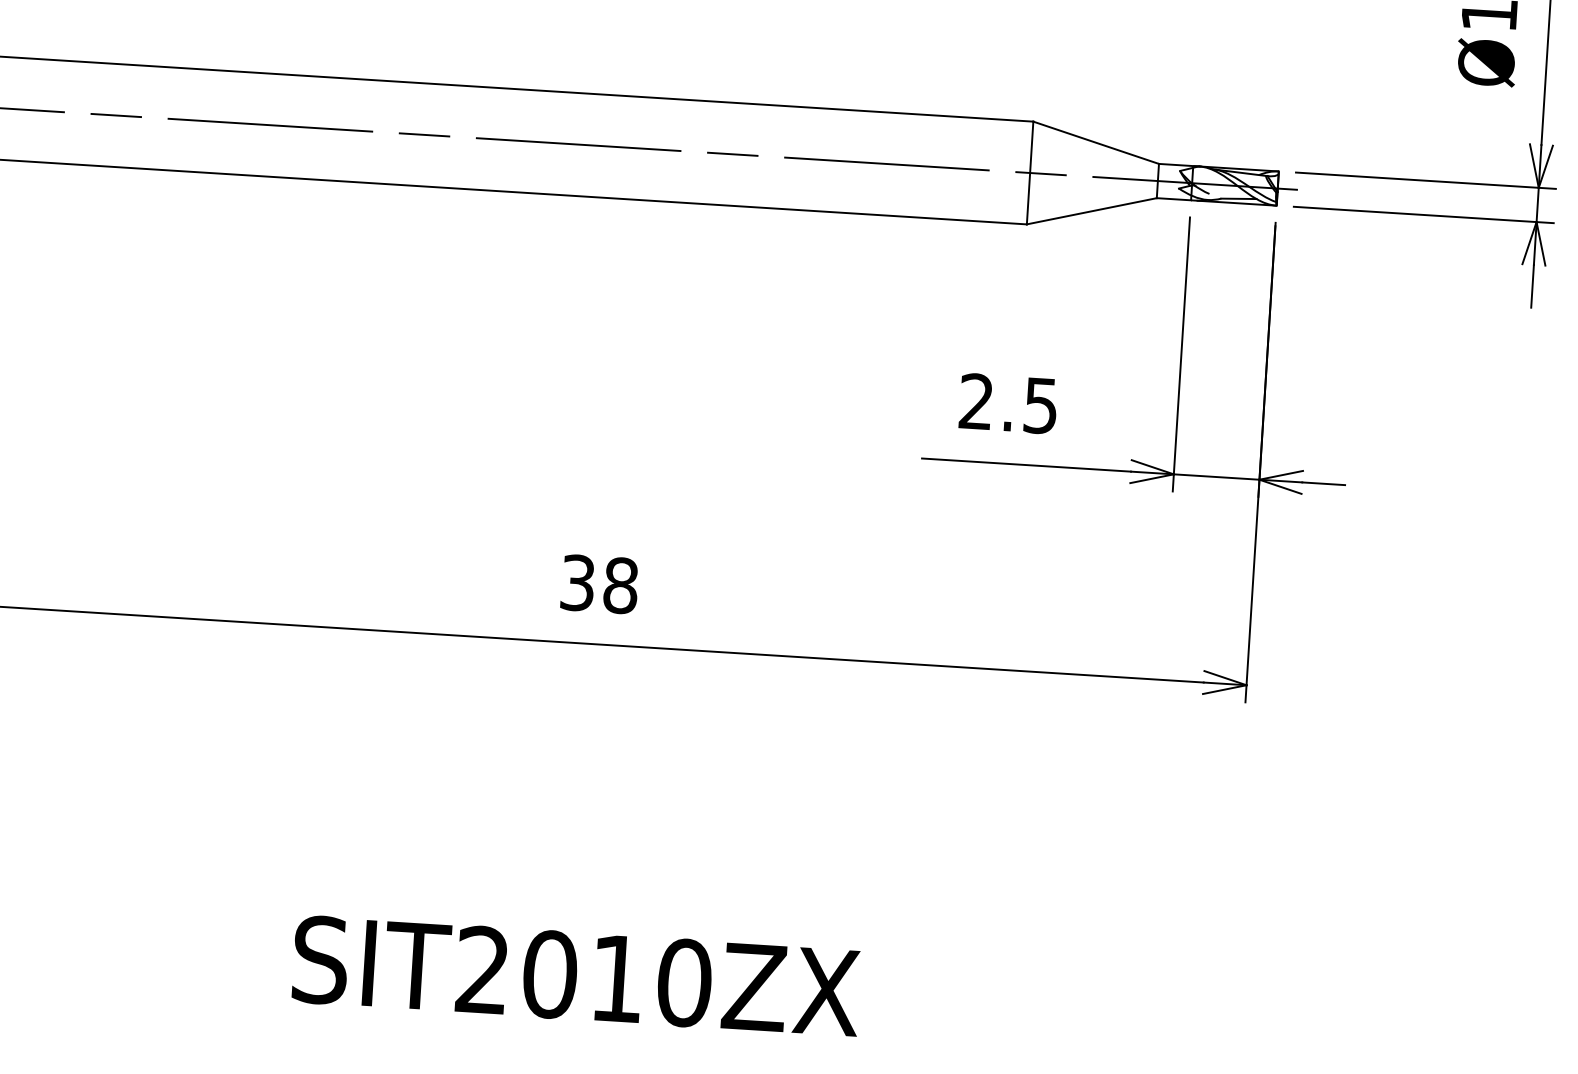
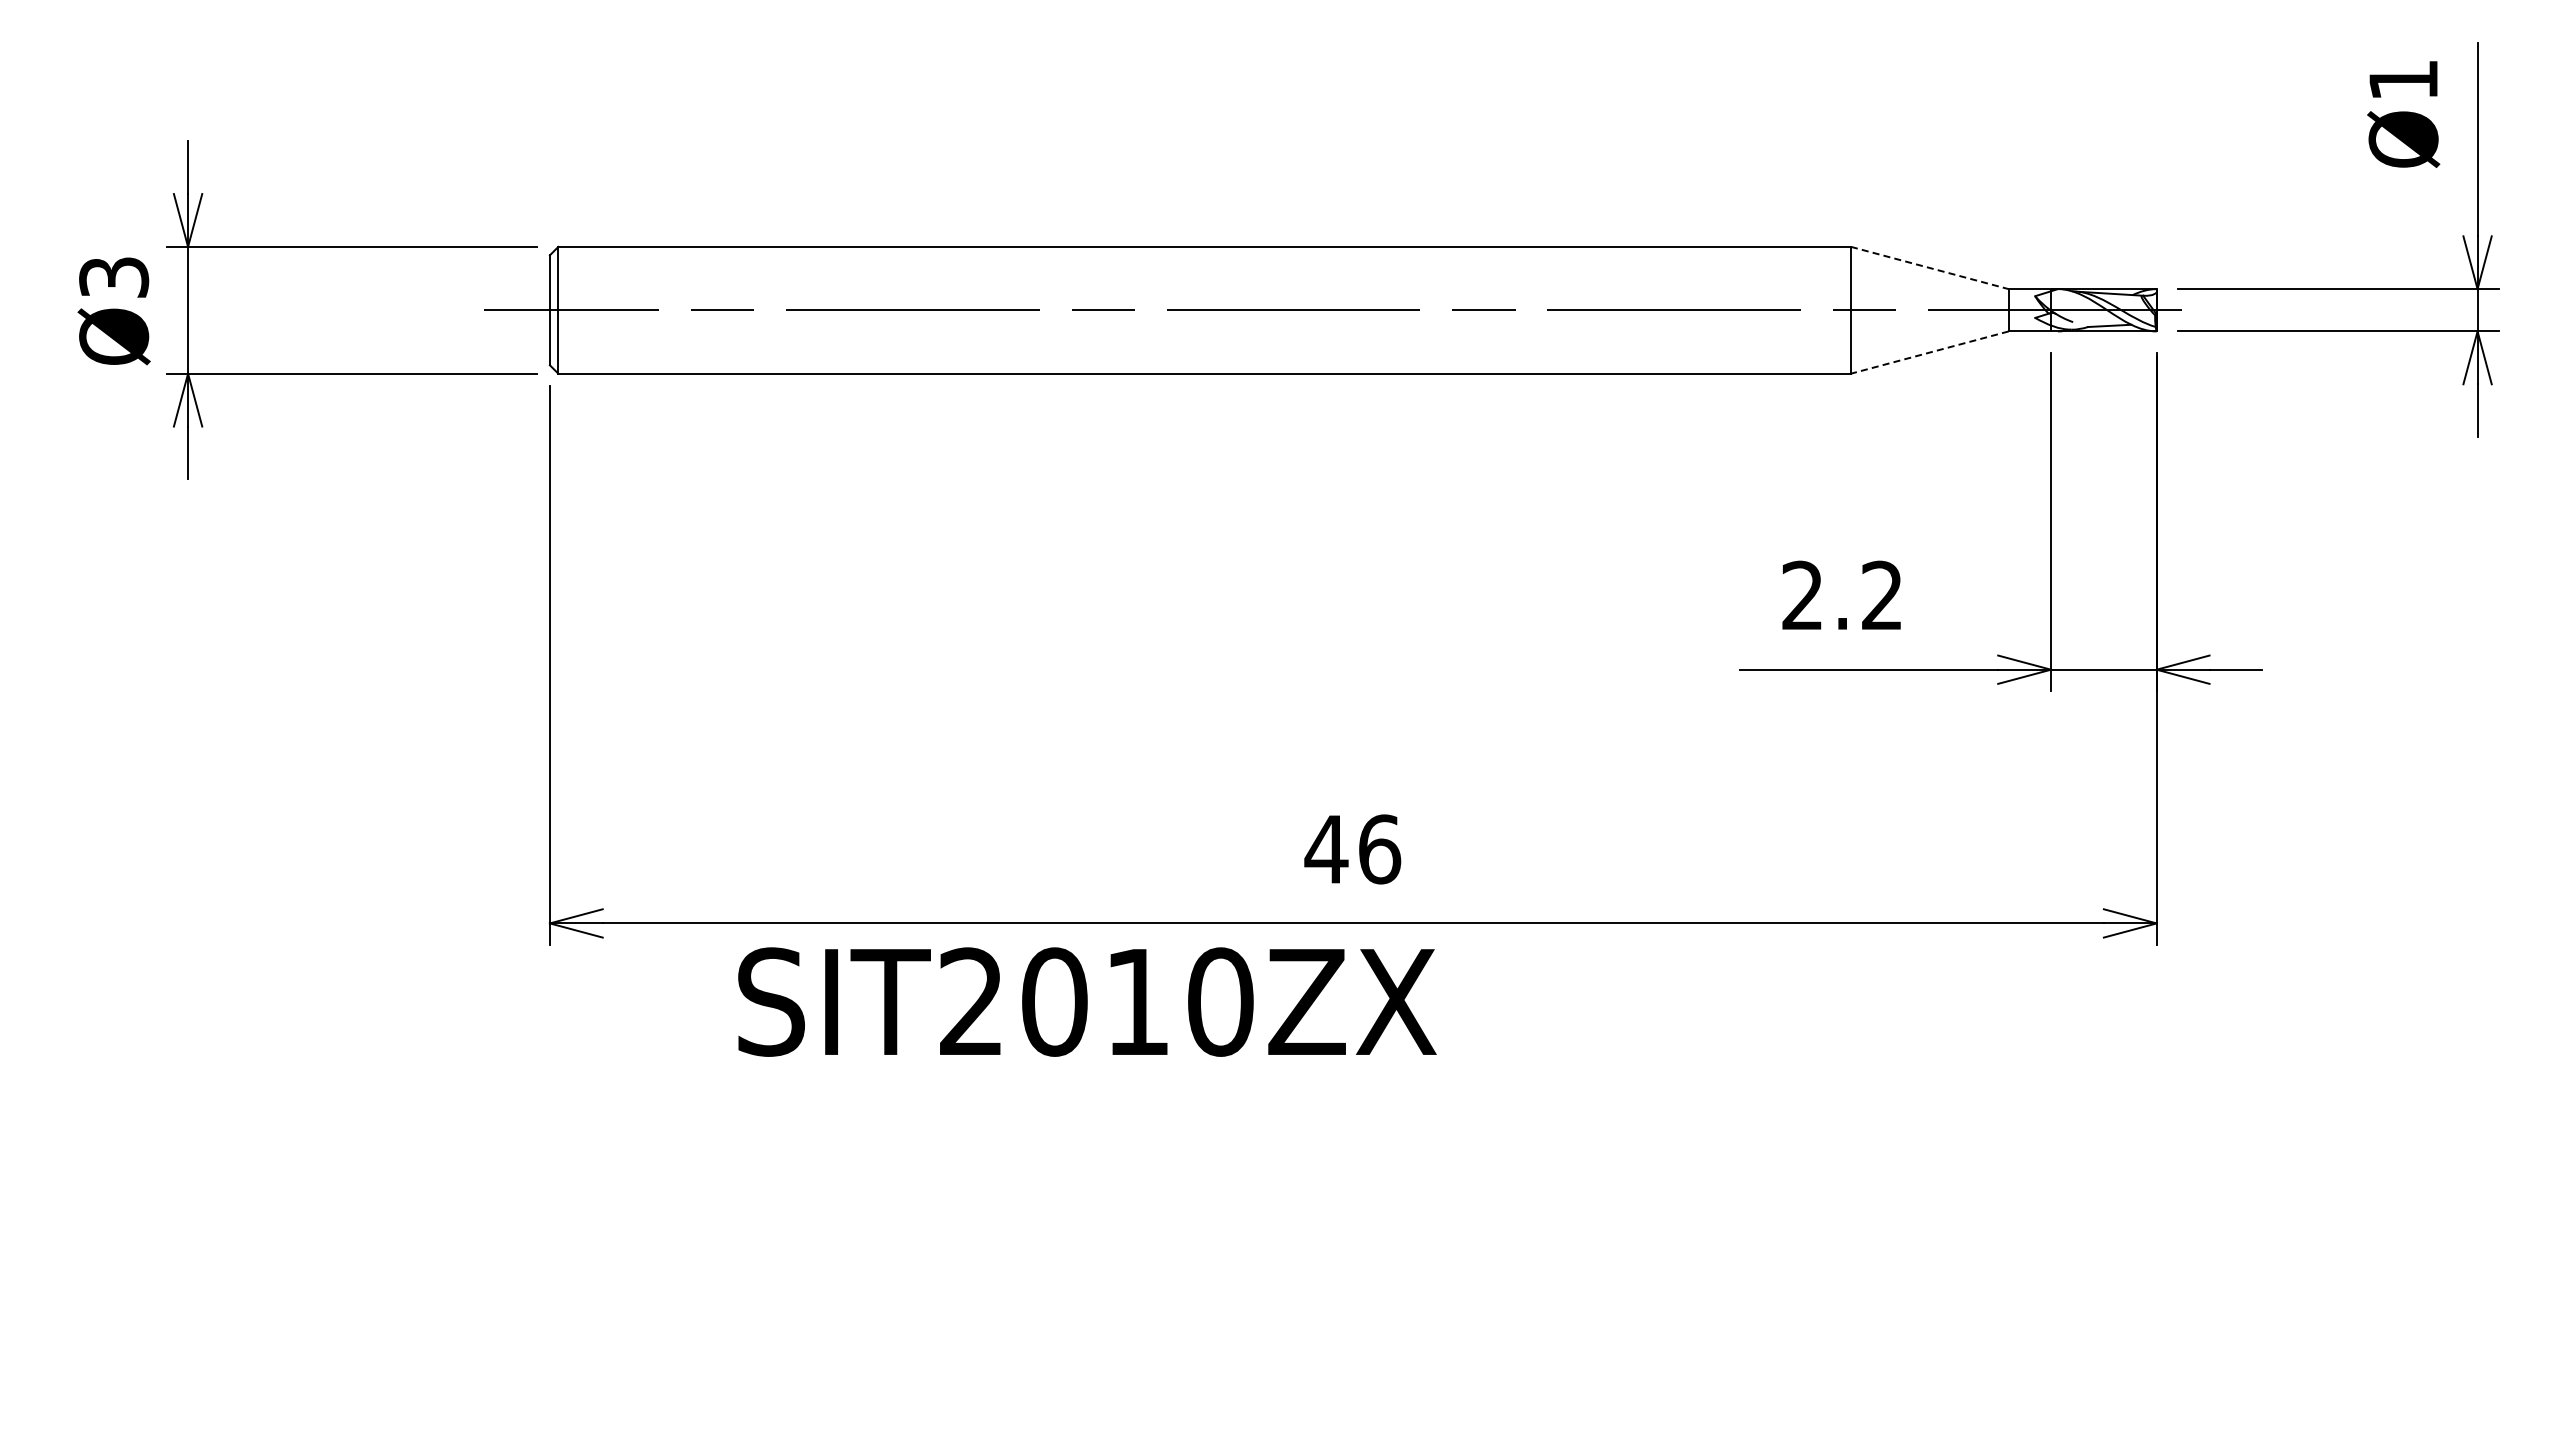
line: (1095, 143) -> (1929, 268), solid -> dashed
line: (1091, 211) -> (1929, 352), solid -> dashed
text: (1040, 405) -> (1881, 595), 2.5 -> 2.2
text: (598, 584) -> (1352, 849), 38 -> 46
text: (576, 975) -> (1087, 1001), moved

